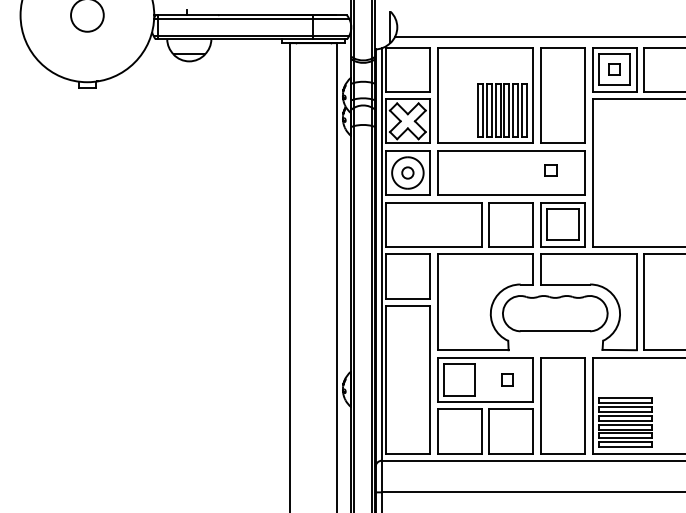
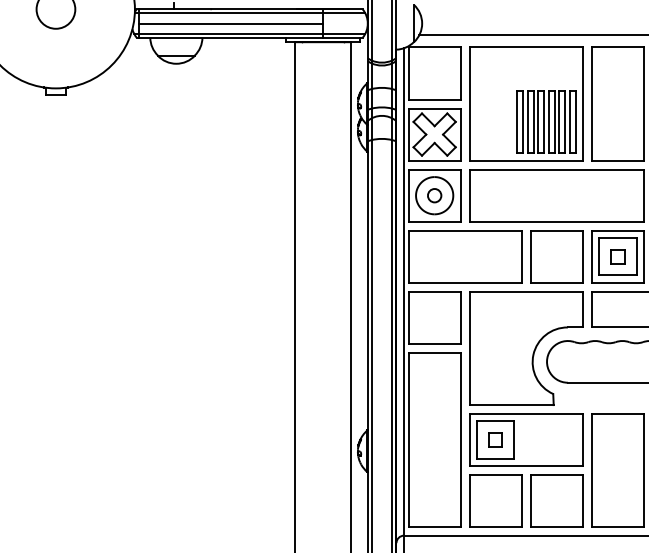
line: (235, 27) -> (230, 23), added
part: (550, 170) -> (617, 256), moved
part: (507, 379) -> (495, 439), moved

